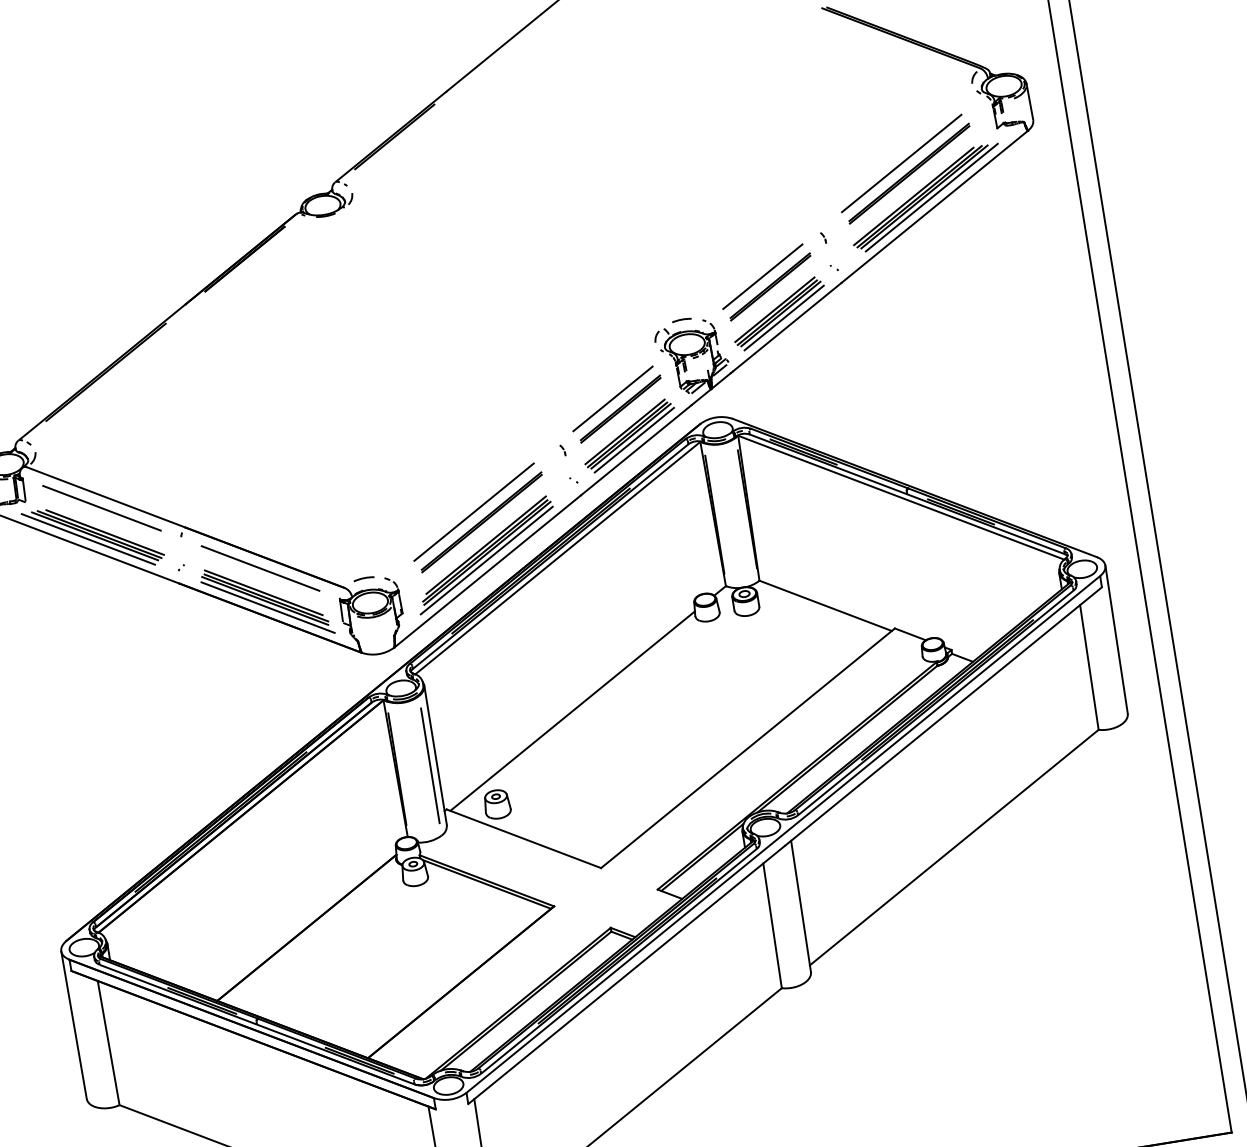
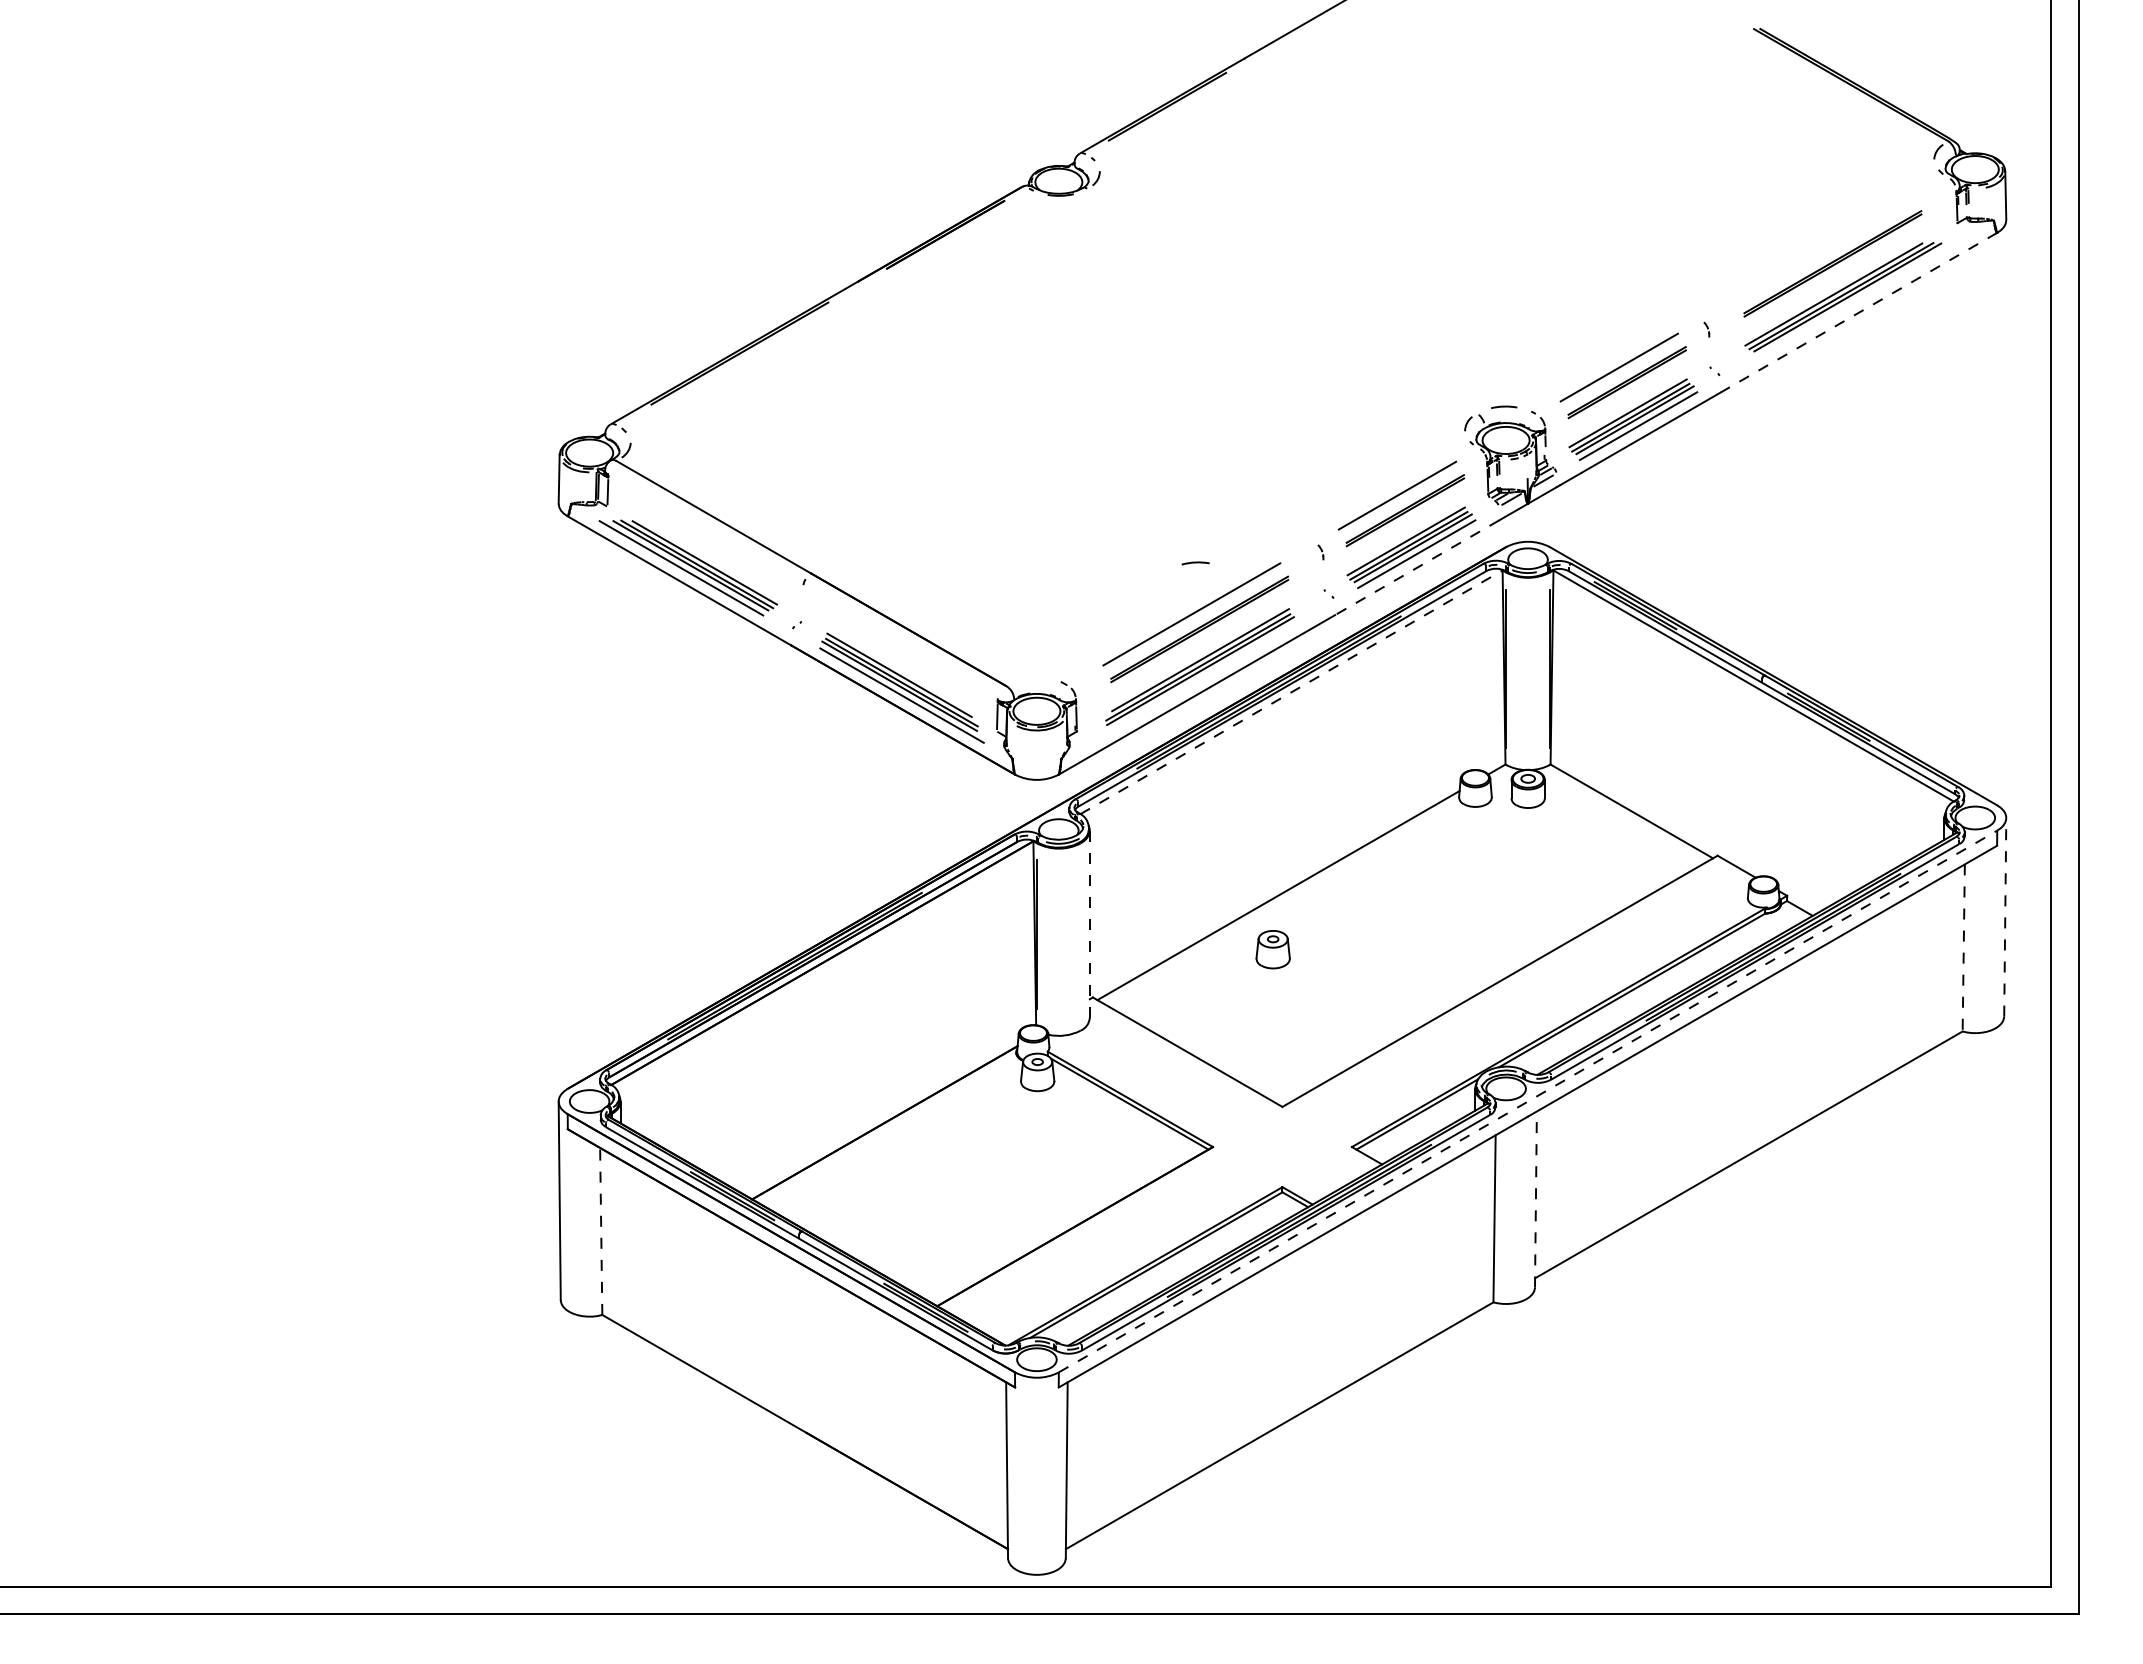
line: (901, 163) -> (1824, 248), removed
line: (931, 197) -> (1856, 299), removed
line: (934, 206) -> (1858, 312), solid -> dashed
line: (636, 449) -> (1417, 567), solid -> dashed
line: (101, 508) -> (705, 530), removed
line: (557, 558) -> (1291, 692), solid -> dashed
line: (486, 560) -> (1197, 680), removed
line: (260, 568) -> (900, 642), removed
arc: (363, 579) -> (1195, 563), moved
line: (1116, 639) -> (2005, 916), solid -> dashed
line: (1089, 667) -> (1963, 947), solid -> dashed
line: (435, 755) -> (1089, 924), solid -> dashed
line: (430, 765) -> (1080, 936), removed
part: (496, 804) -> (1272, 949), moved
line: (783, 834) -> (1528, 1101), solid -> dashed
line: (800, 906) -> (1535, 1199), solid -> dashed
line: (108, 1043) -> (601, 1231), solid -> dashed

